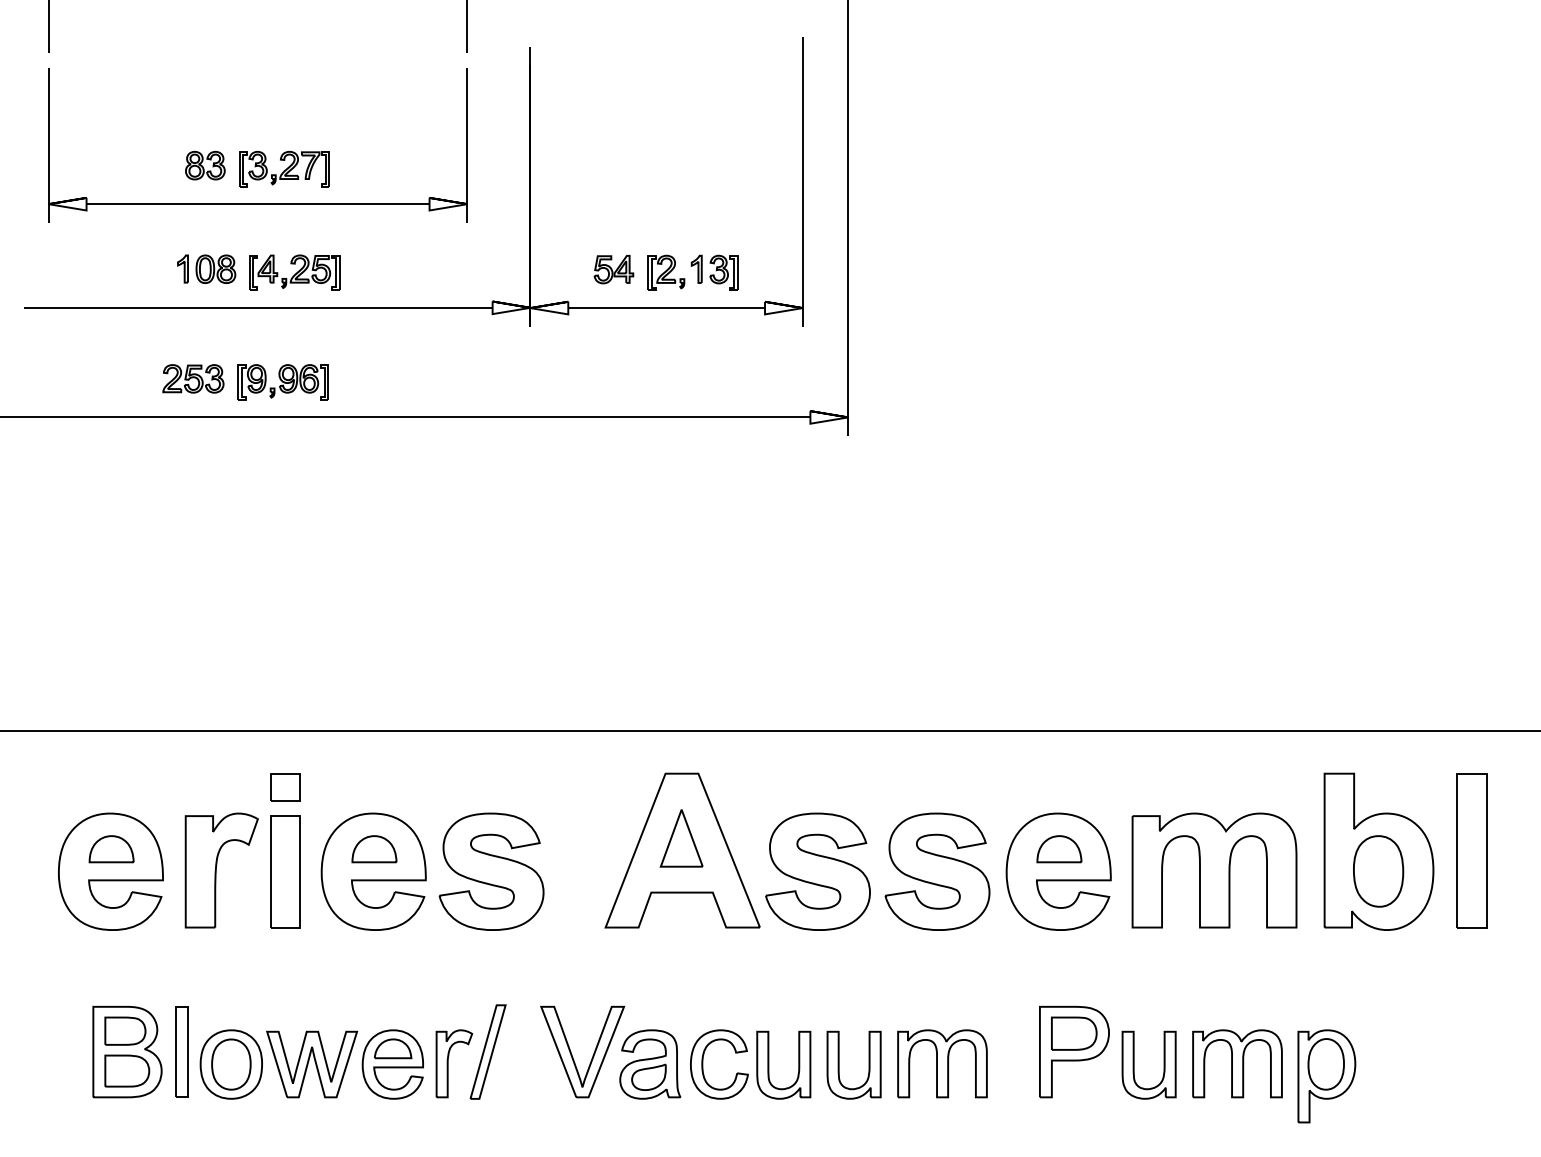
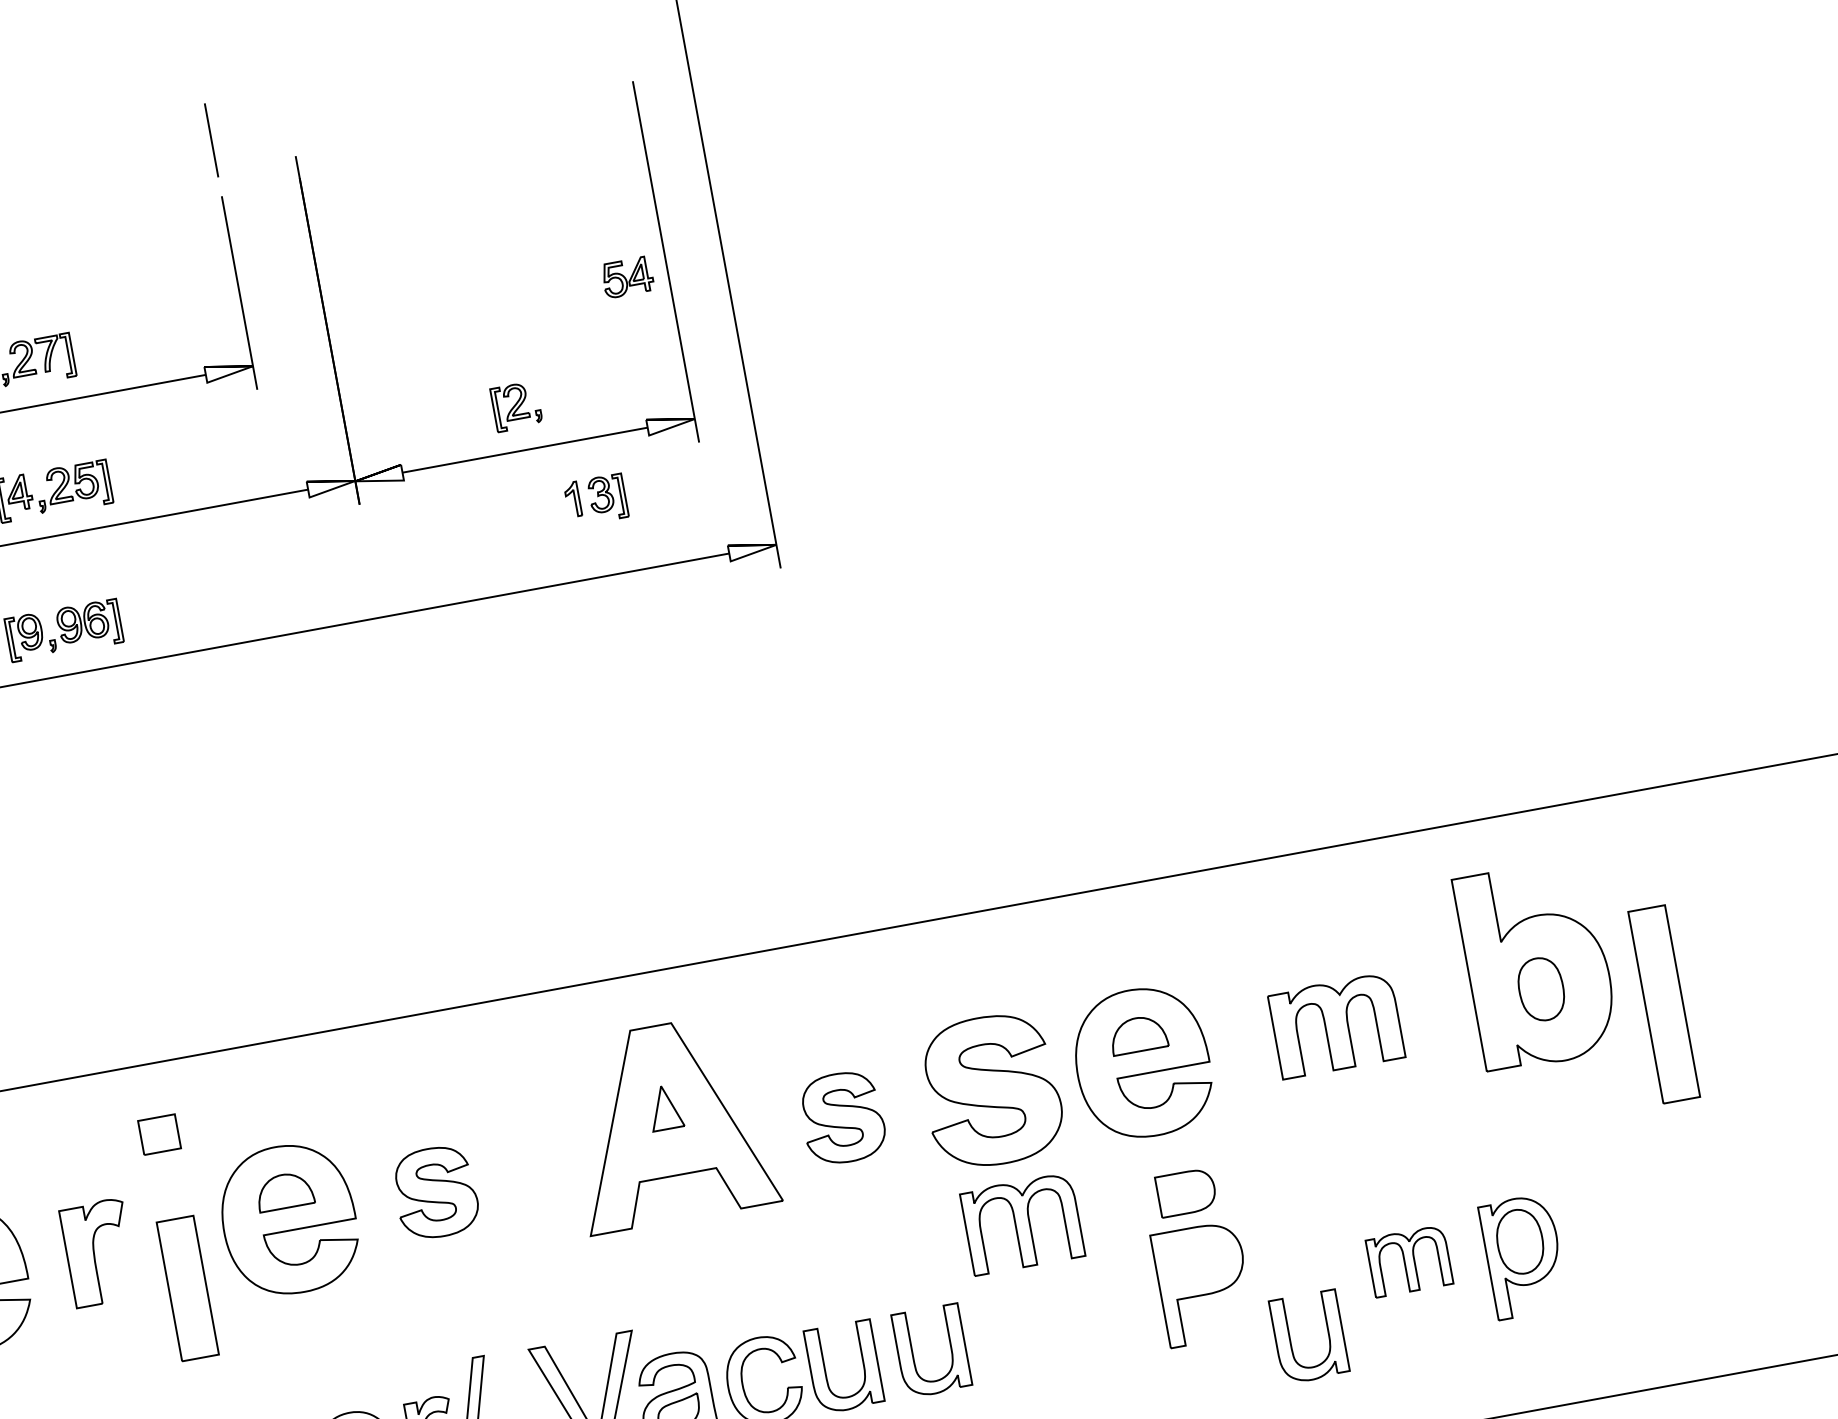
part: (613, 269) -> (627, 277), moved
part: (714, 272) -> (595, 499), moved
part: (681, 838) -> (664, 1107), size x0.6
part: (1471, 850) -> (1663, 1004), moved
part: (221, 870) -> (98, 1252), size x0.7
part: (1214, 870) -> (1336, 1025), size x0.6
part: (285, 871) -> (187, 1288), moved
part: (491, 871) -> (435, 1192), size x0.6
part: (817, 871) -> (841, 1117), size x0.6
part: (1378, 871) -> (1541, 989), size x0.7
part: (1074, 1033) -> (1186, 1192), moved
part: (942, 1063) -> (1022, 1223), moved
part: (1237, 1063) -> (1409, 1261), size x0.7
part: (1134, 1064) -> (1291, 1339), moved

